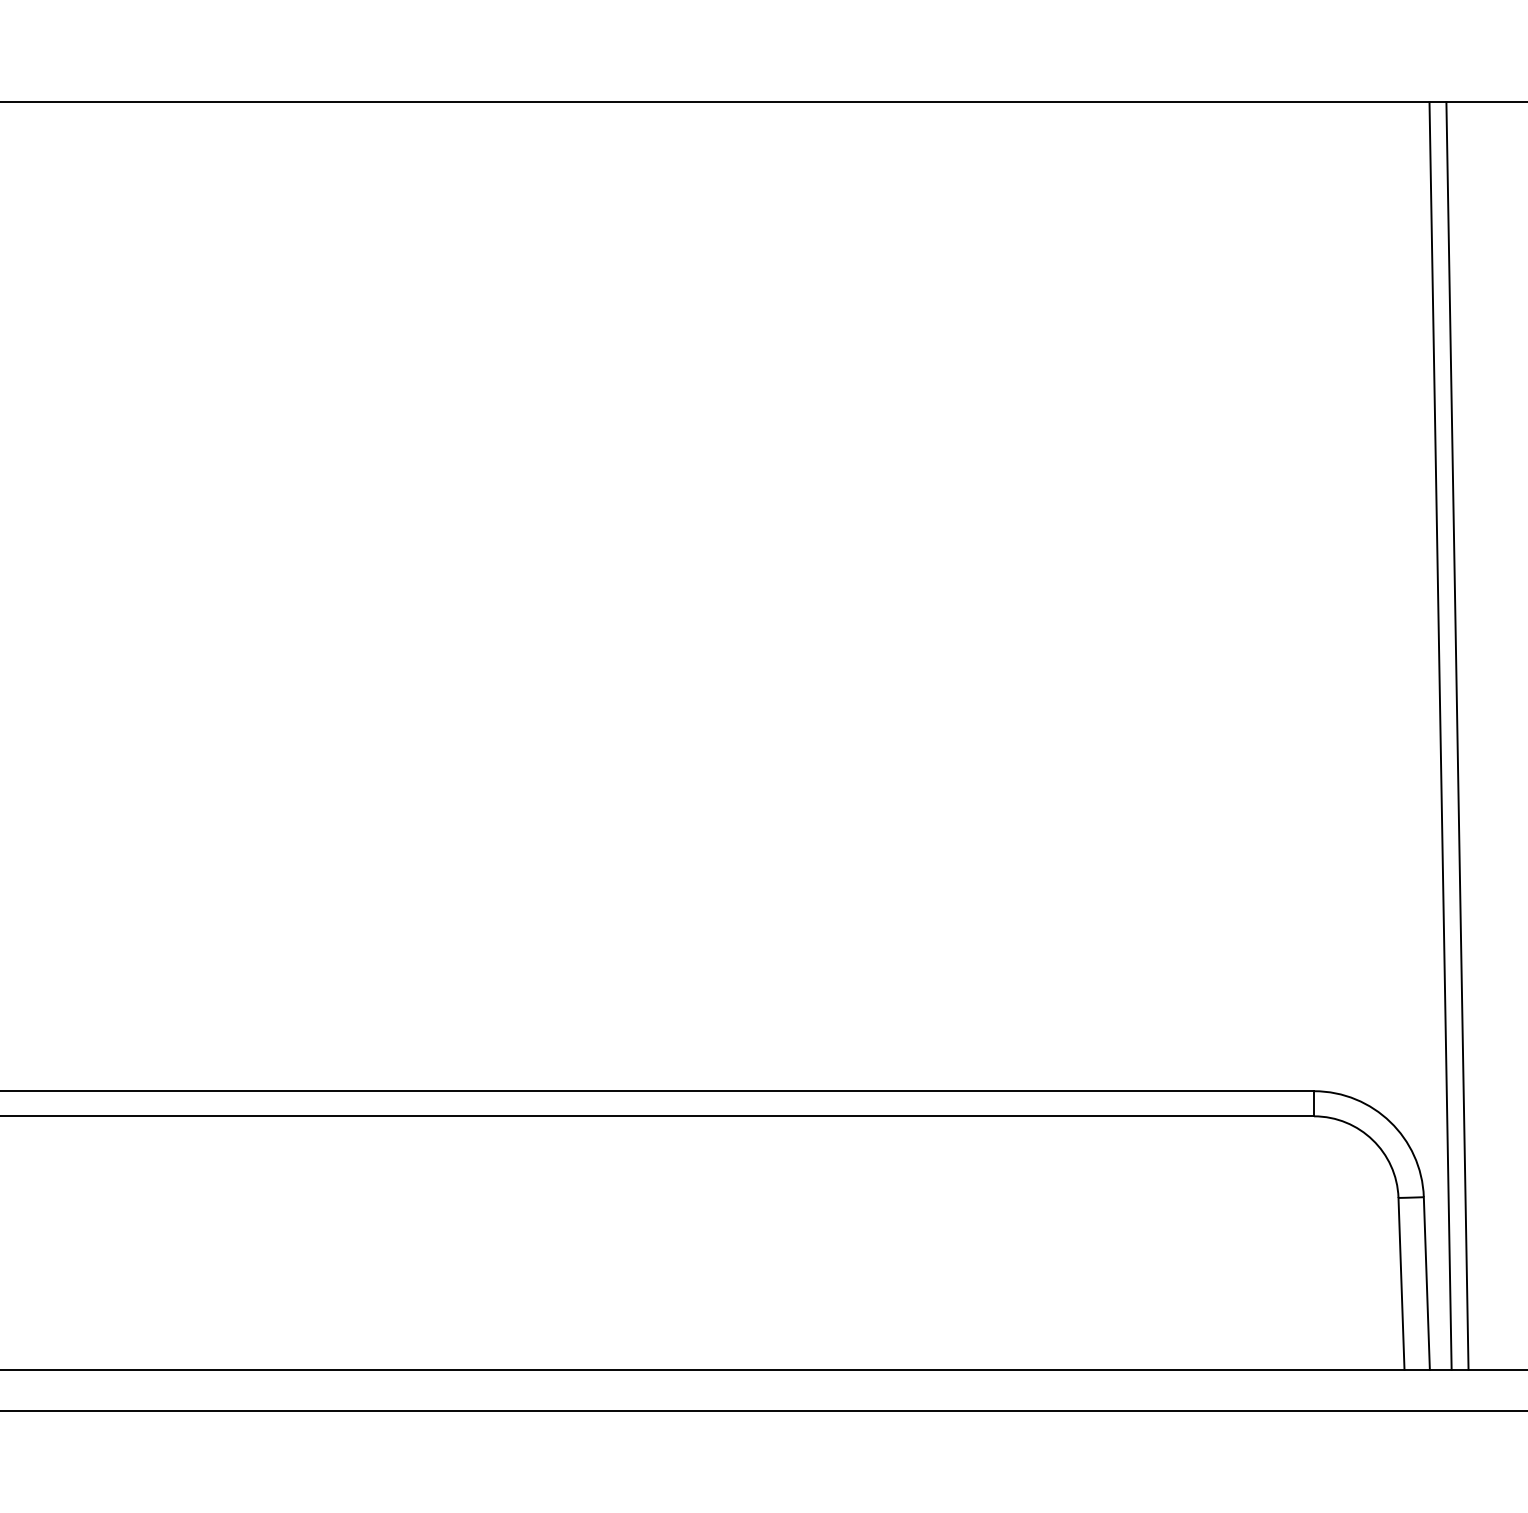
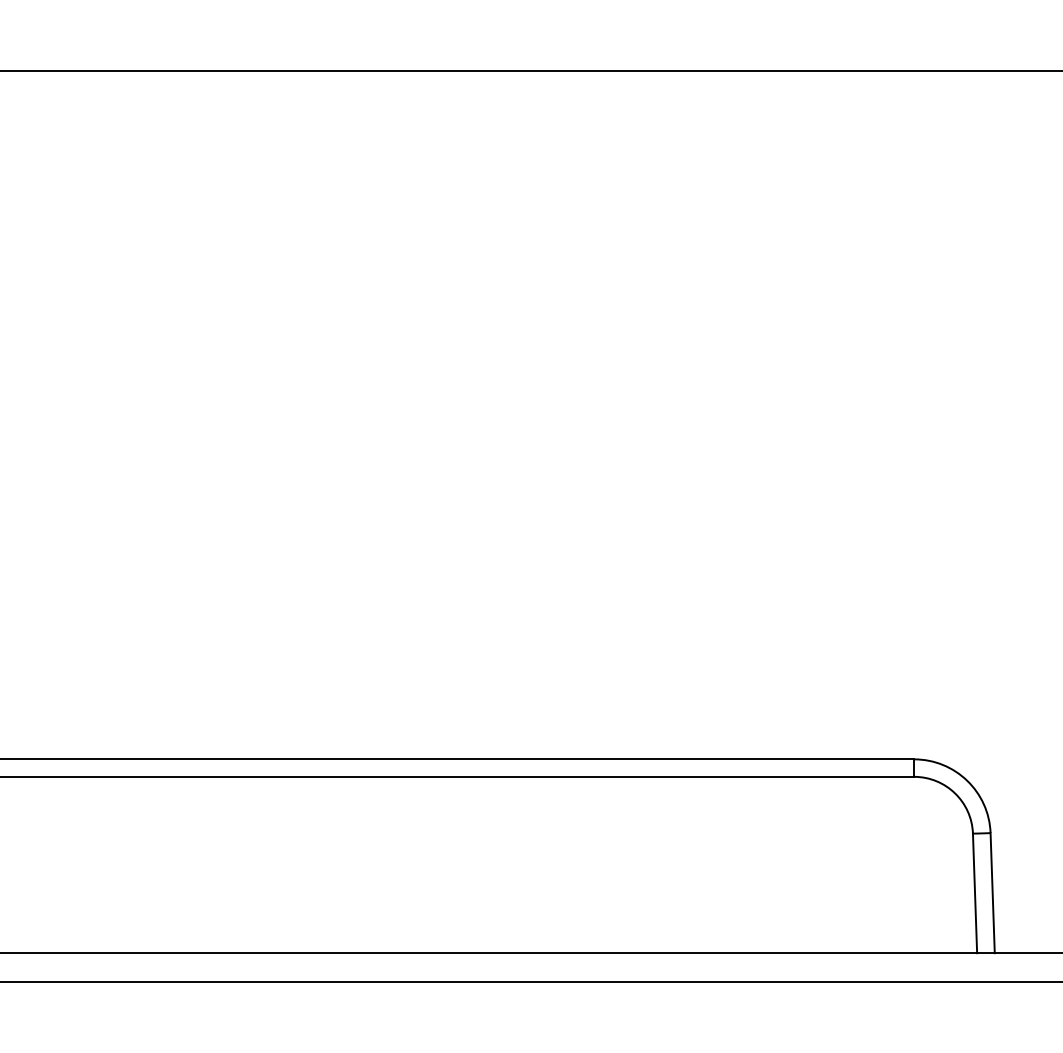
line: (1439, 736) -> (1001, 512), removed
line: (1456, 736) -> (1013, 512), removed

